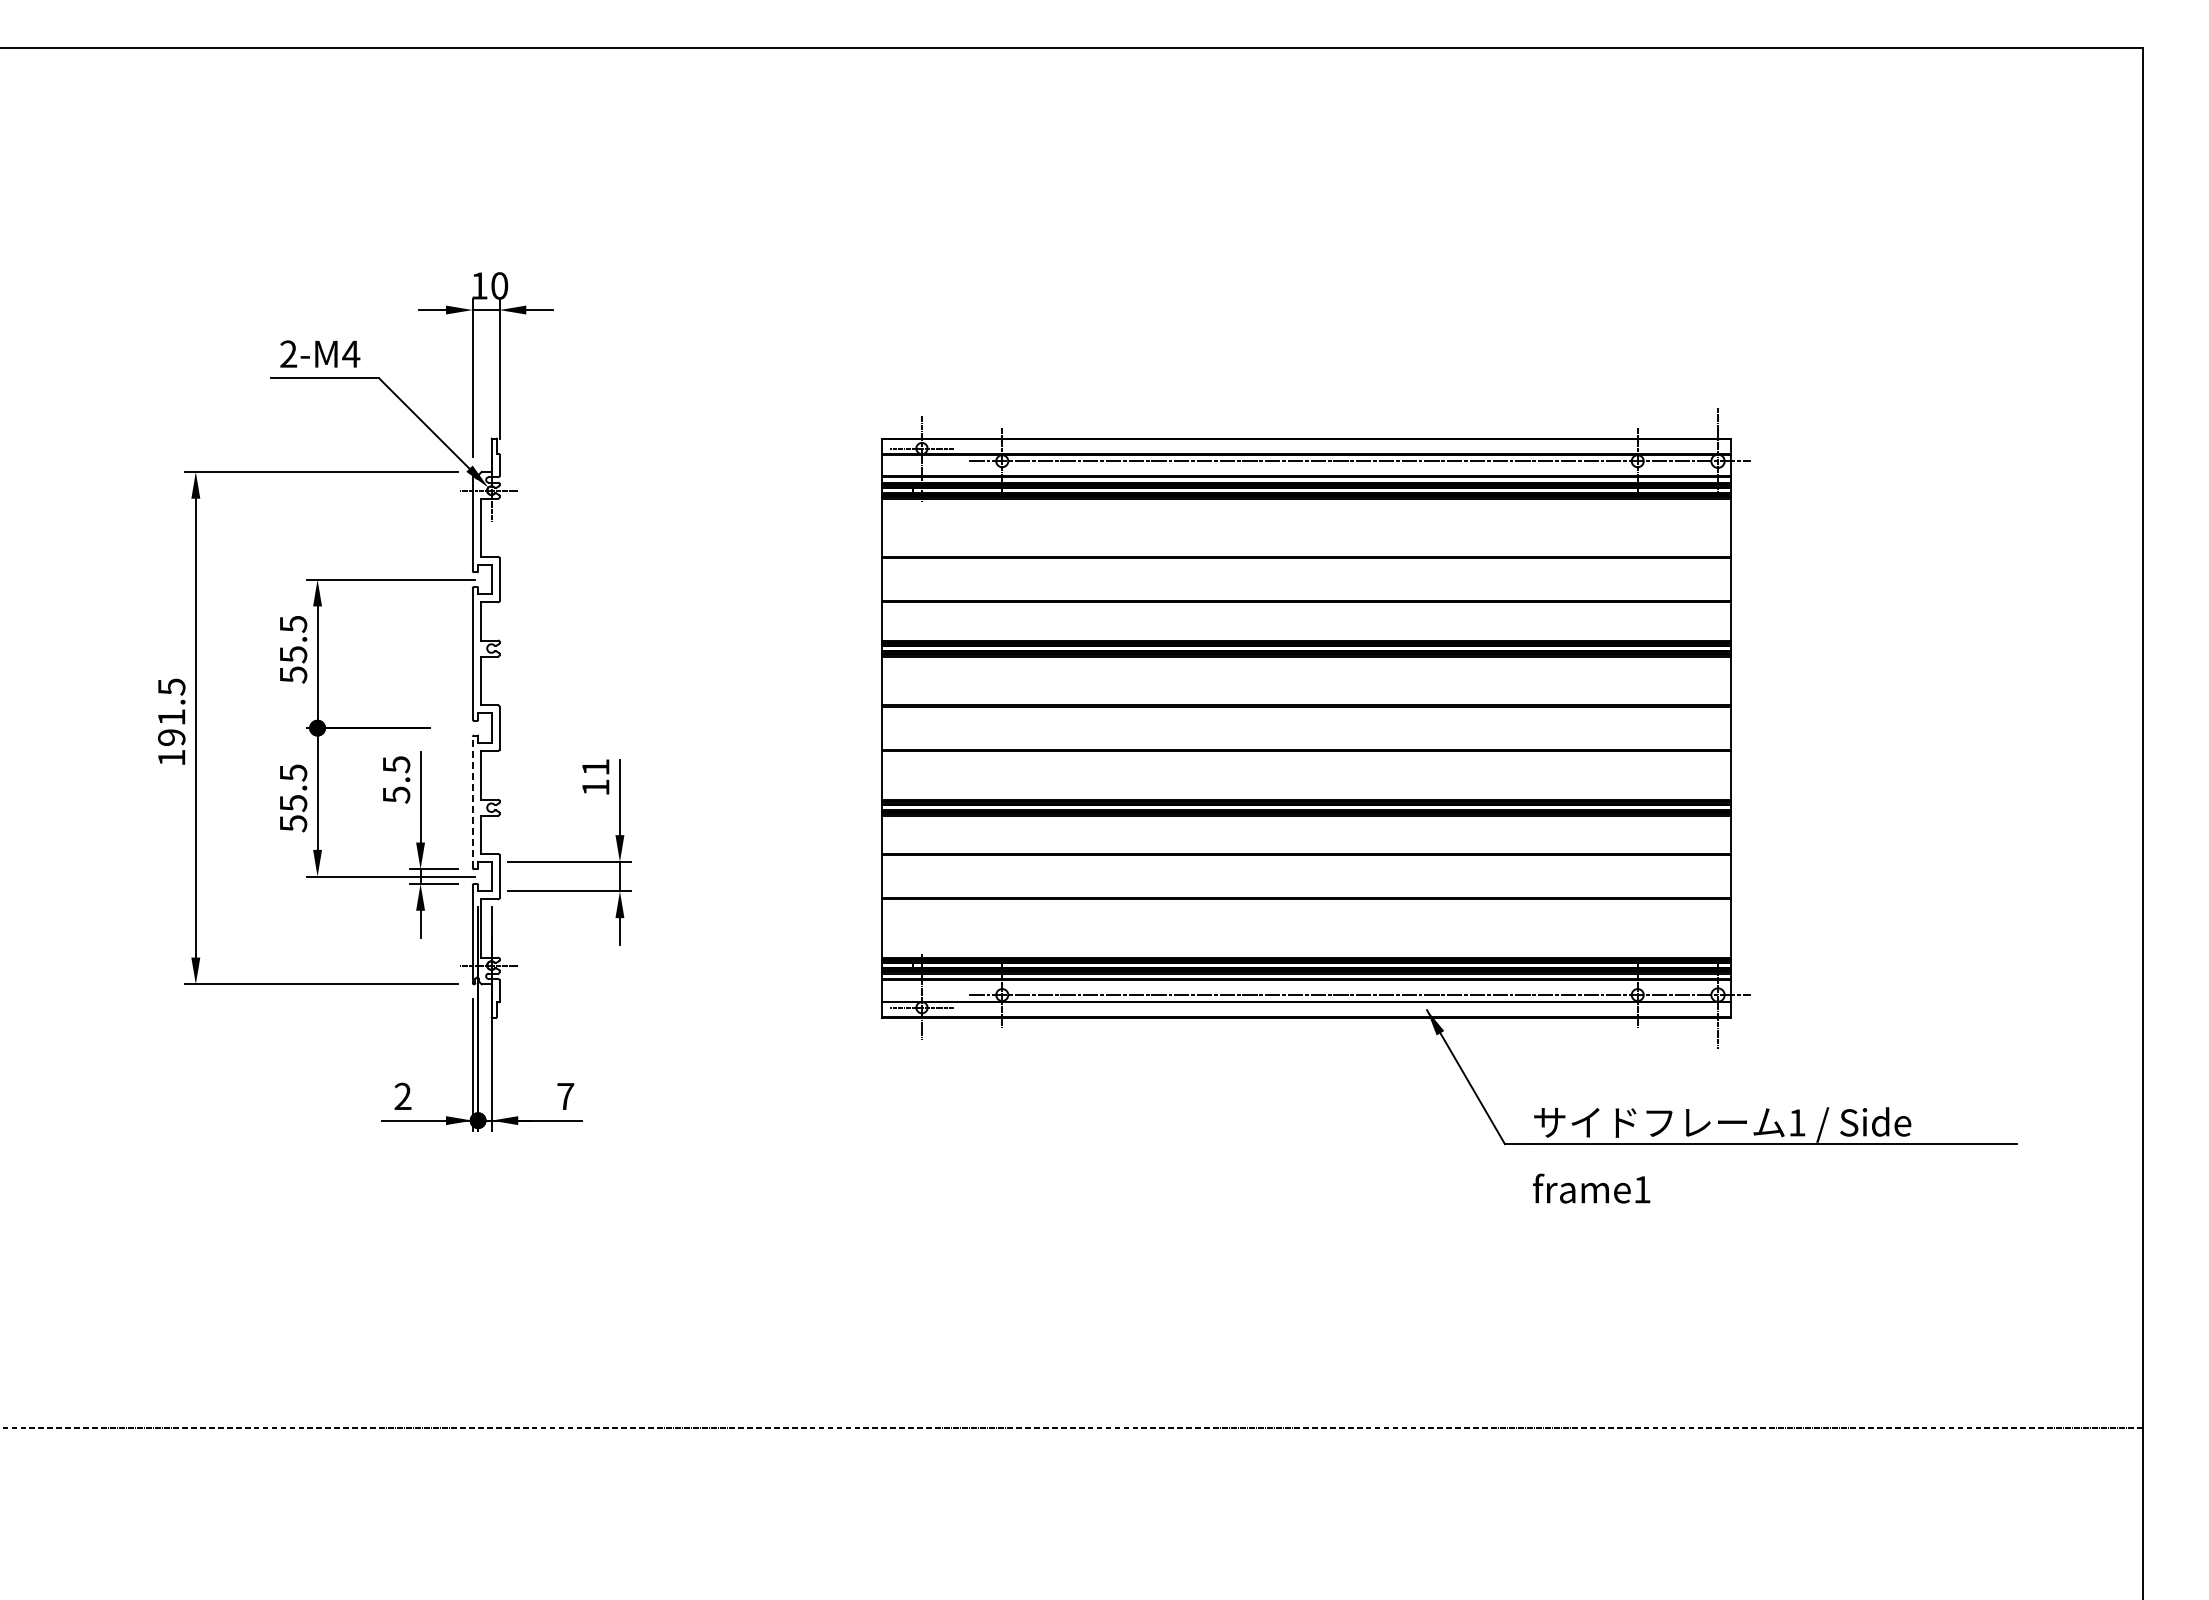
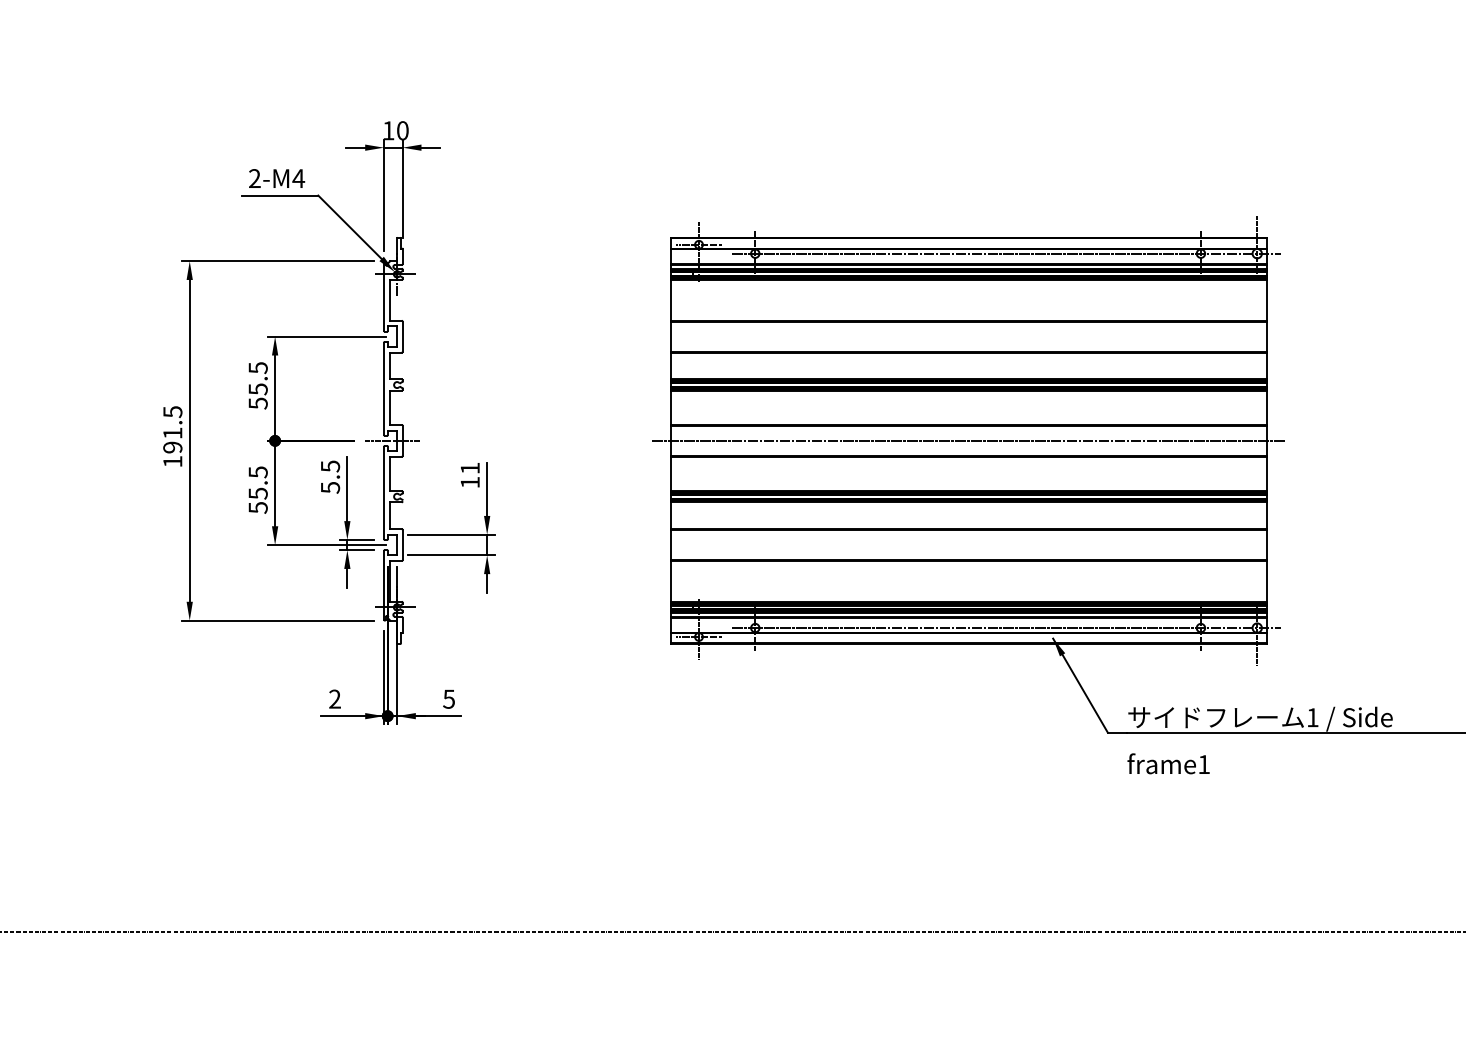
line: (486, 728) -> (393, 441), added
line: (1306, 728) -> (968, 441), added
line: (472, 802) -> (383, 493), dashed -> solid
text: (565, 1096) -> (448, 699), 7 -> 5

